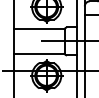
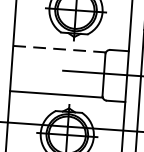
line: (39, 29) -> (60, 50), solid -> dashed

